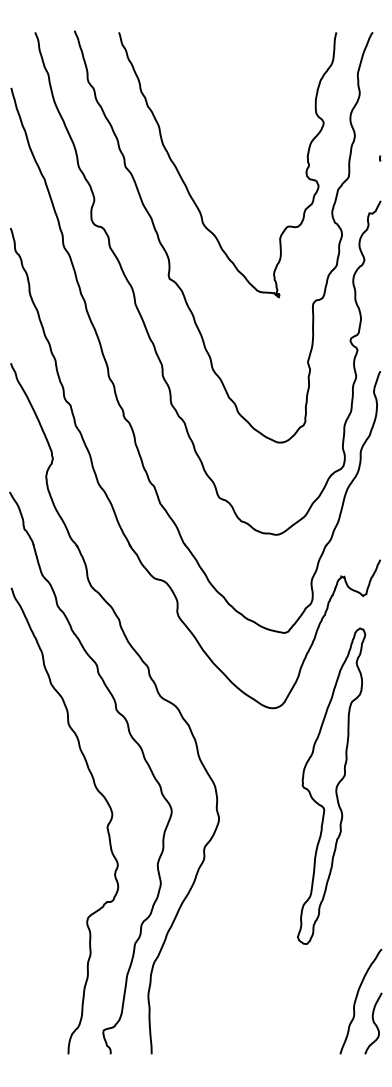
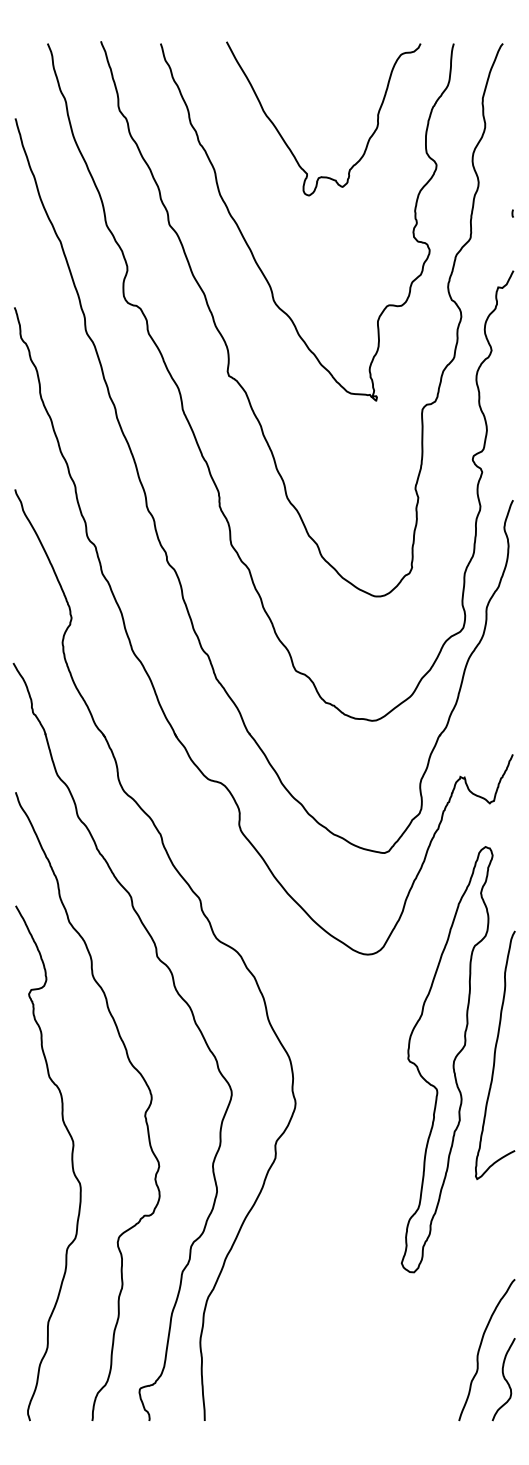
curve: (212, 105) -> (286, 142), added
curve: (367, 782) -> (495, 1054), added
curve: (52, 863) -> (71, 1163), added

